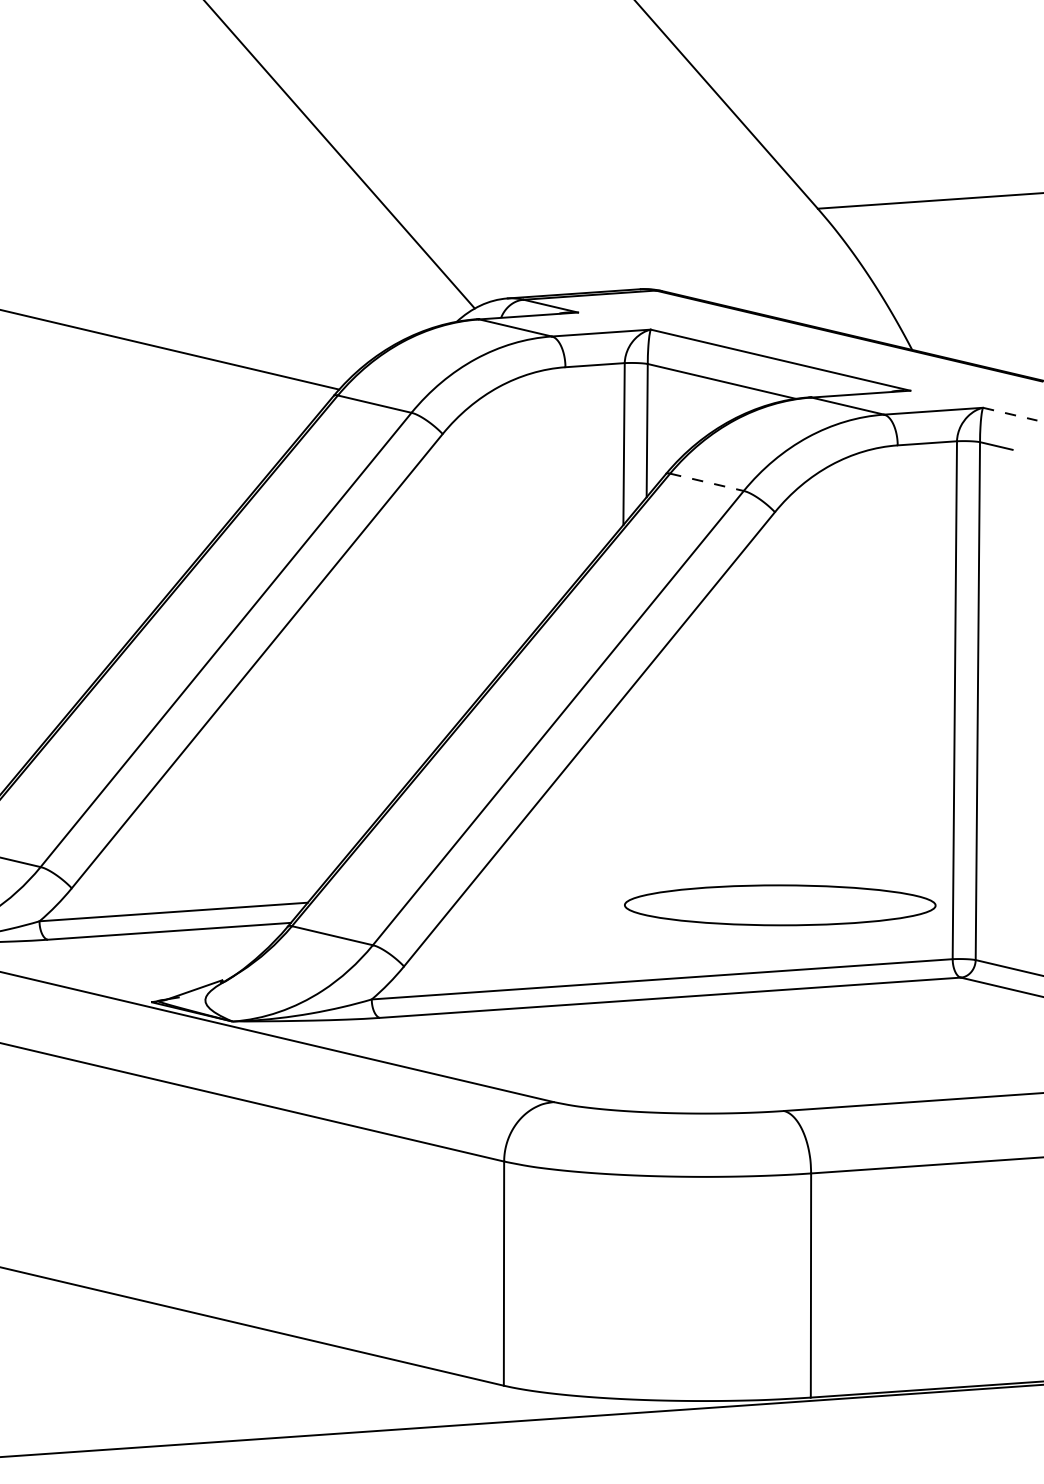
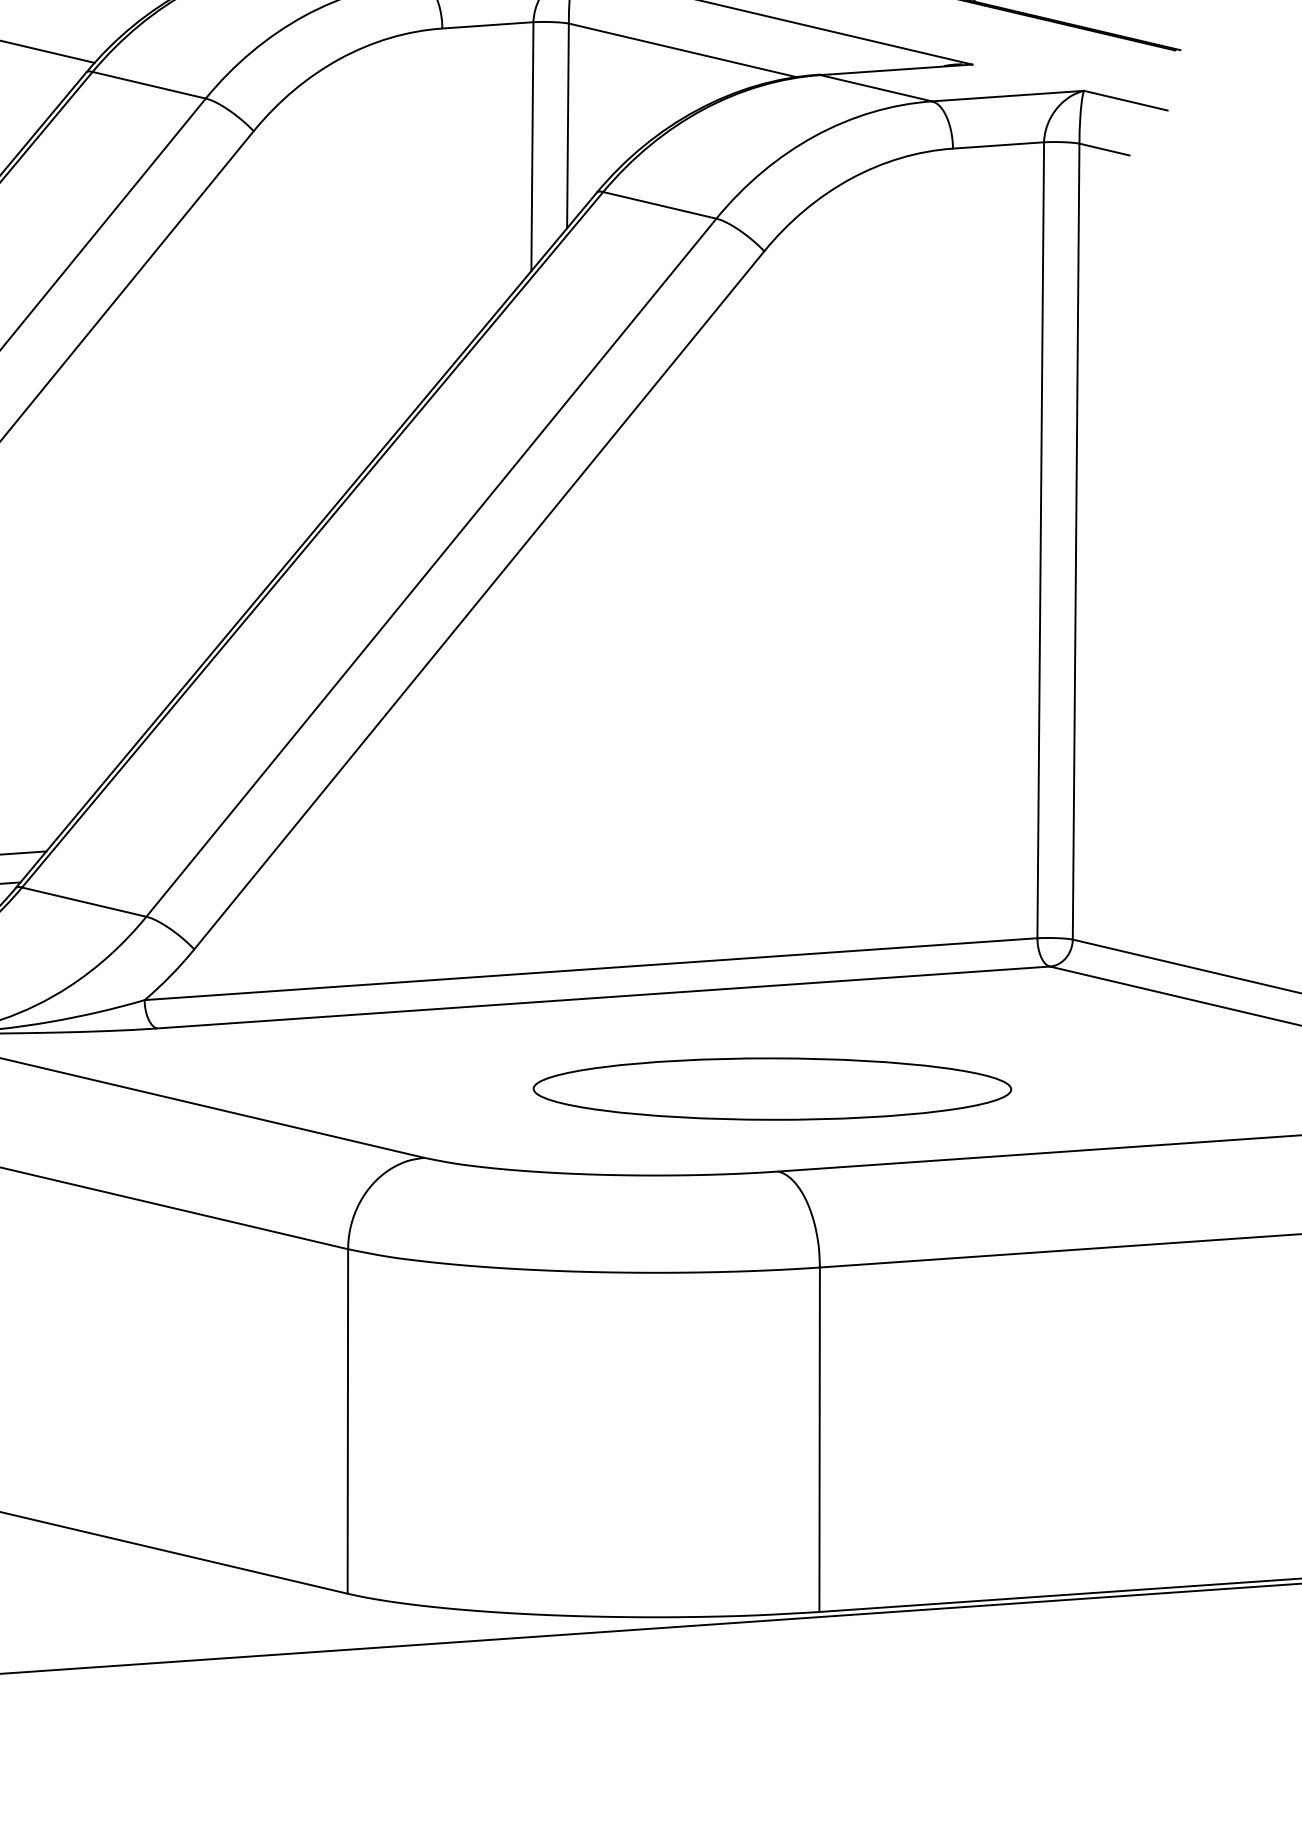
line: (1010, 414) -> (1126, 101), dashed -> solid
line: (706, 482) -> (659, 205), dashed -> solid
part: (780, 905) -> (772, 1089), moved

